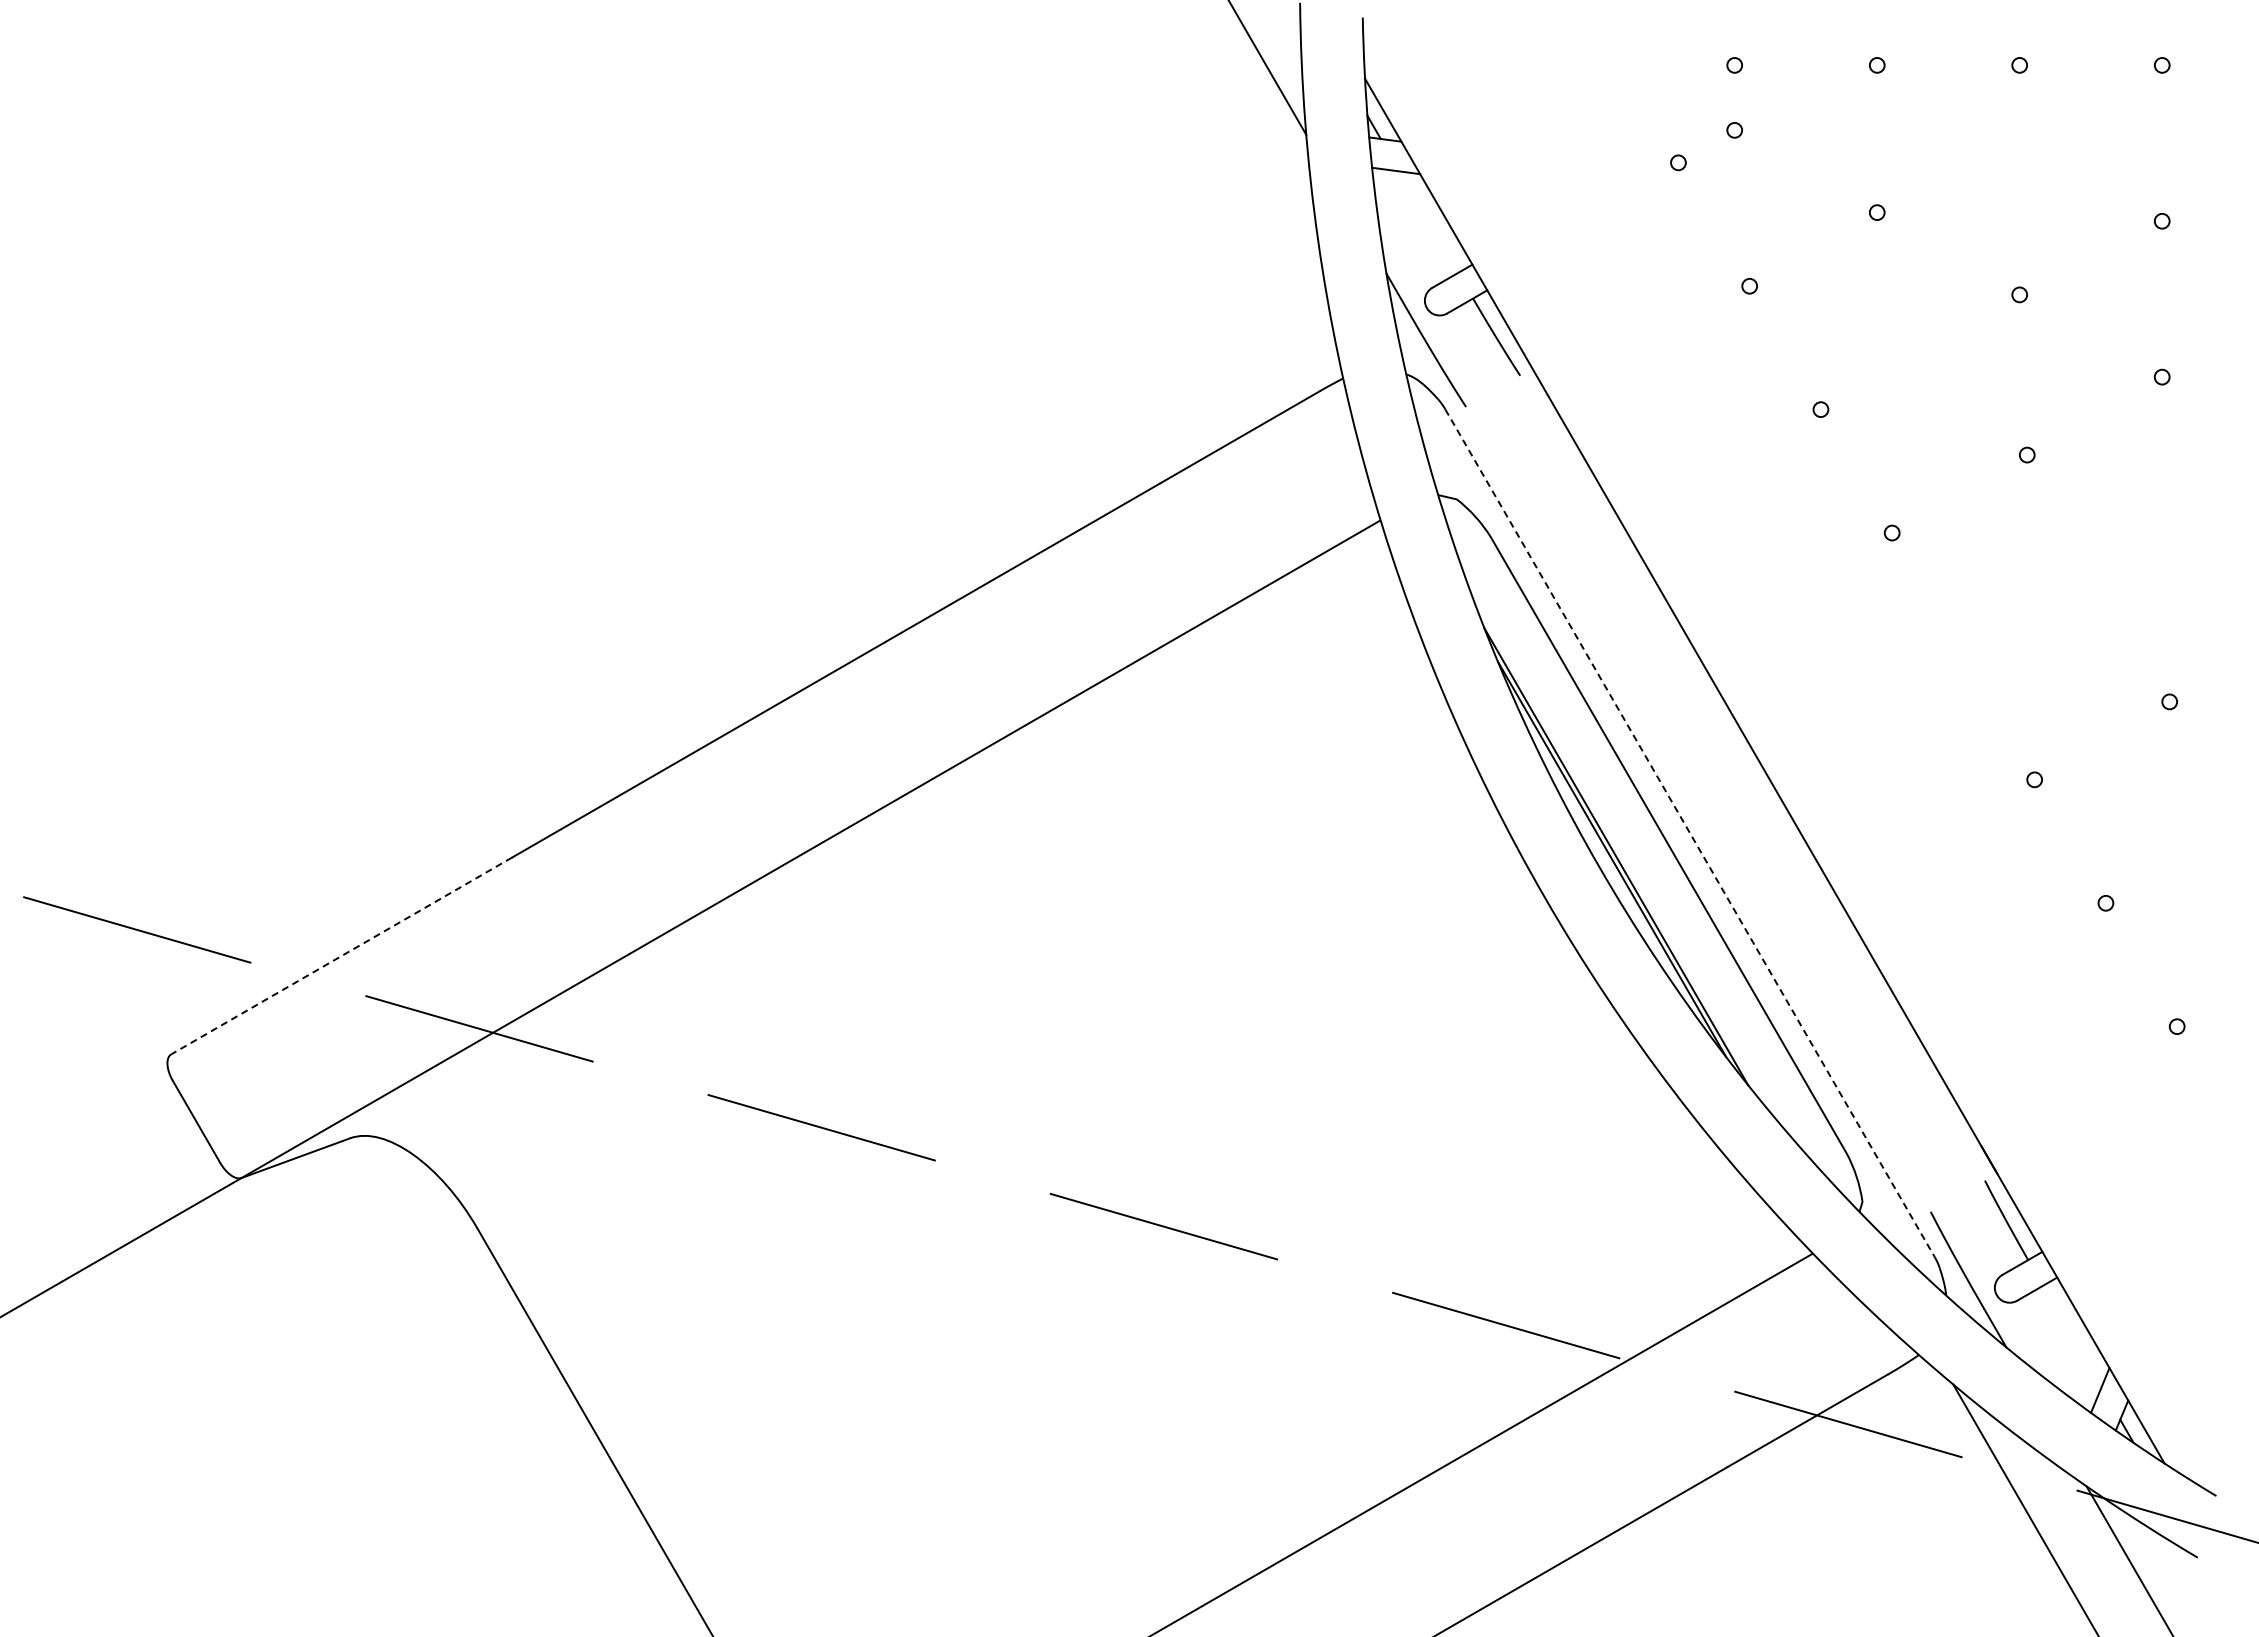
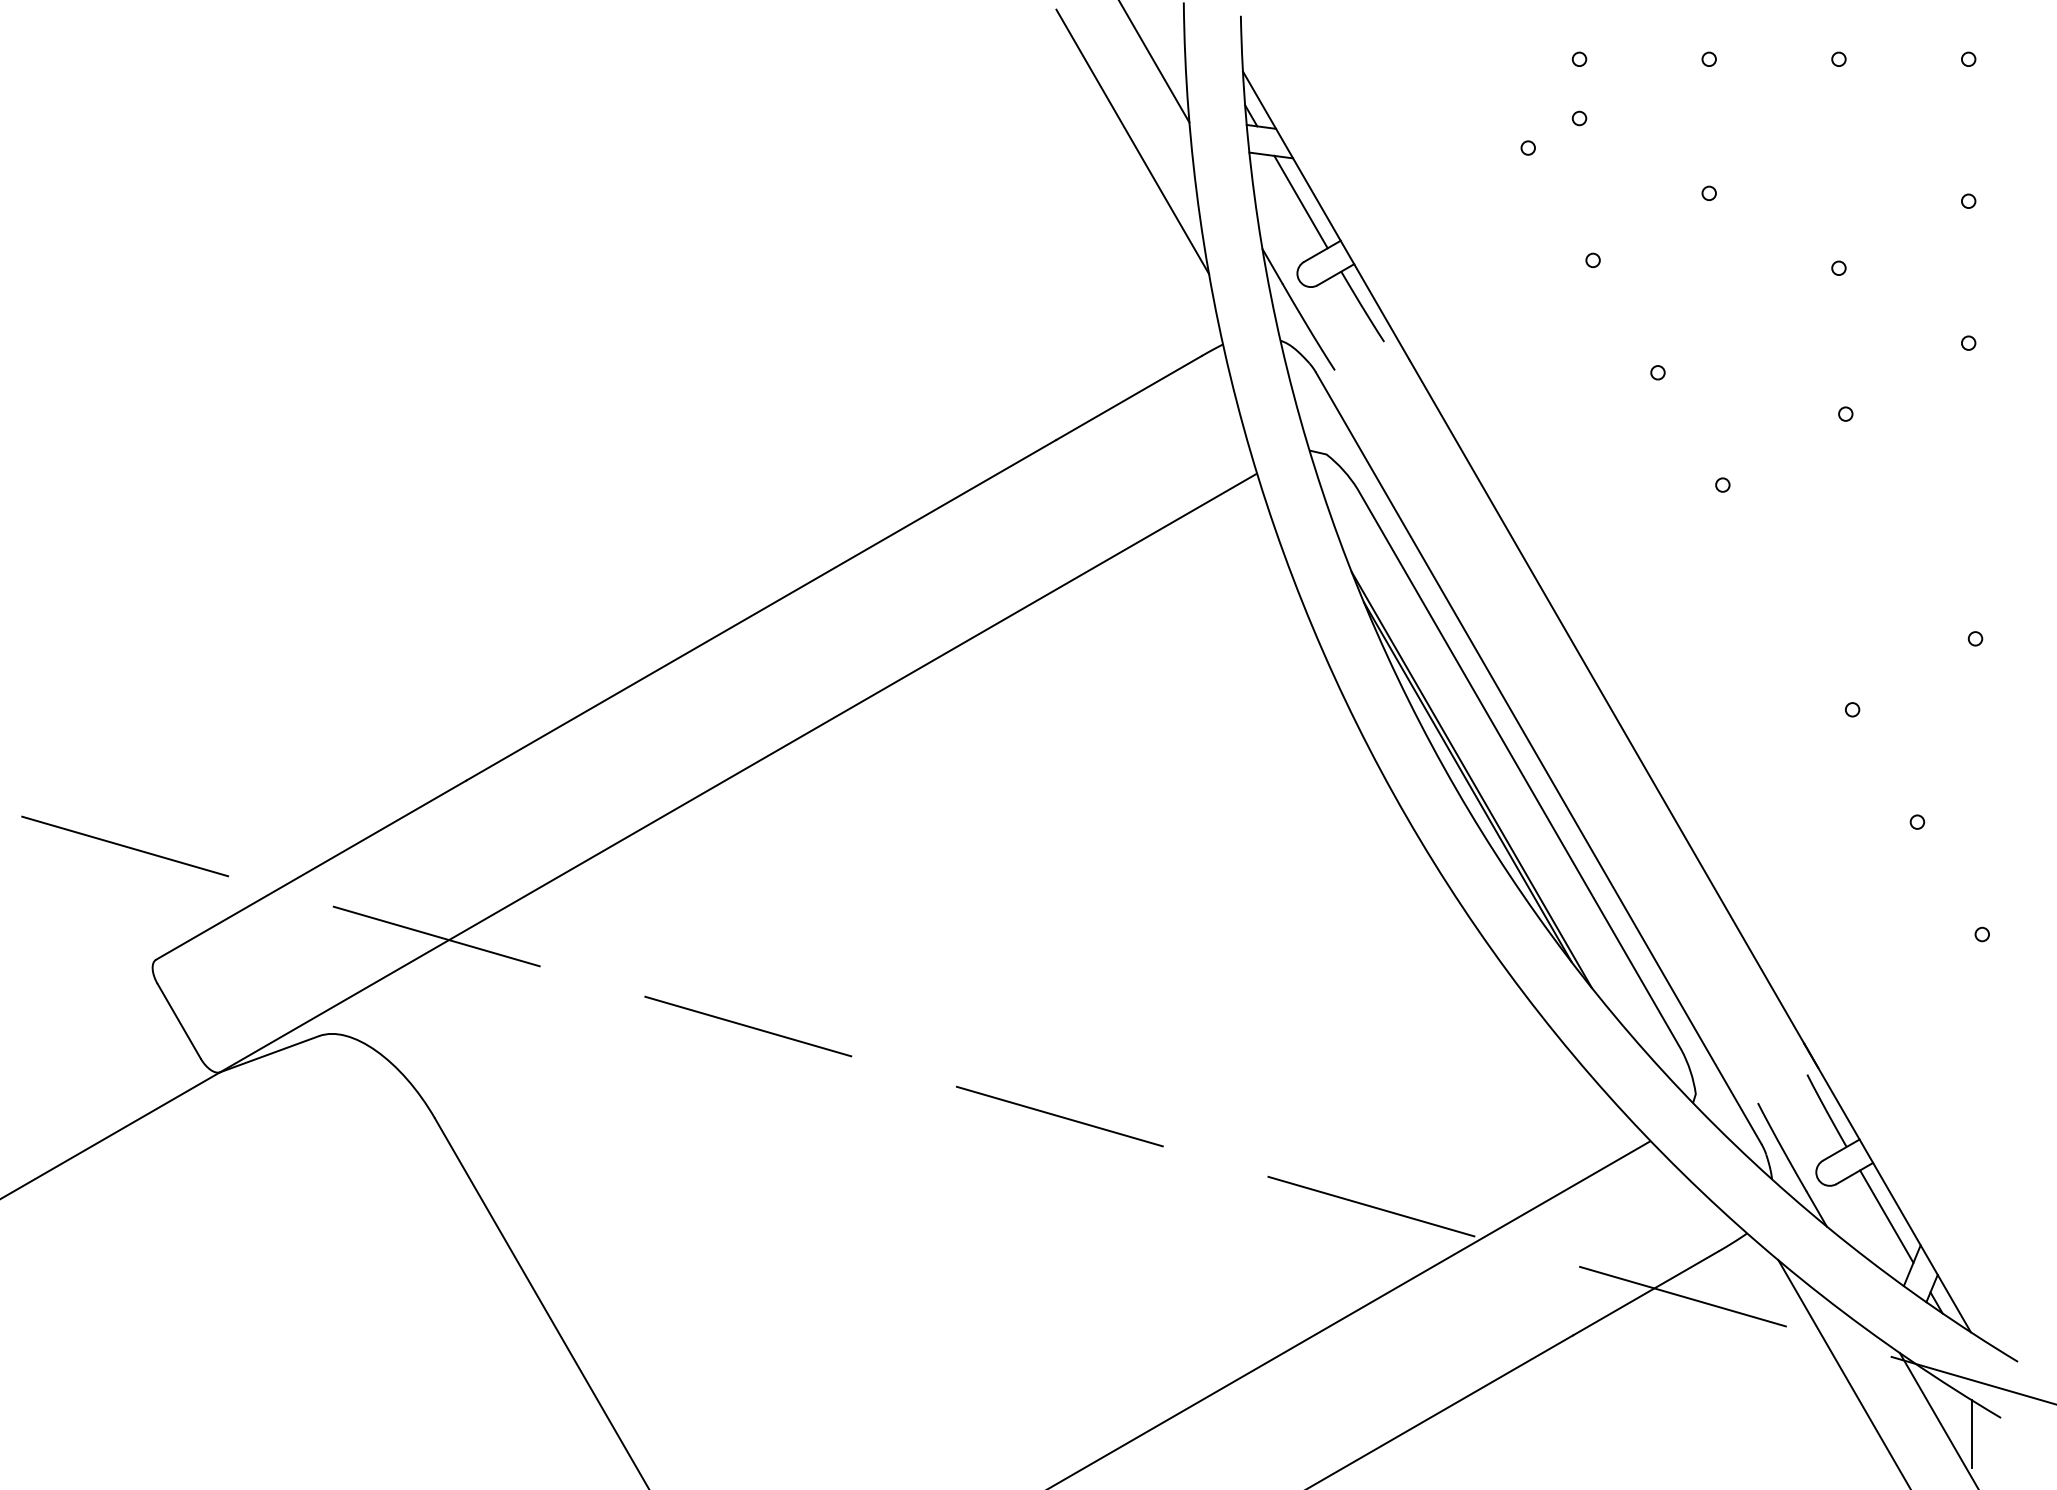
line: (1243, 155) -> (1132, 141), added
line: (1428, 221) -> (1300, 201), added
line: (1690, 833) -> (1539, 758), dashed -> solid
line: (341, 955) -> (311, 869), dashed -> solid
line: (2071, 1336) -> (1886, 1216), added
line: (2165, 1575) -> (1971, 1434), added

